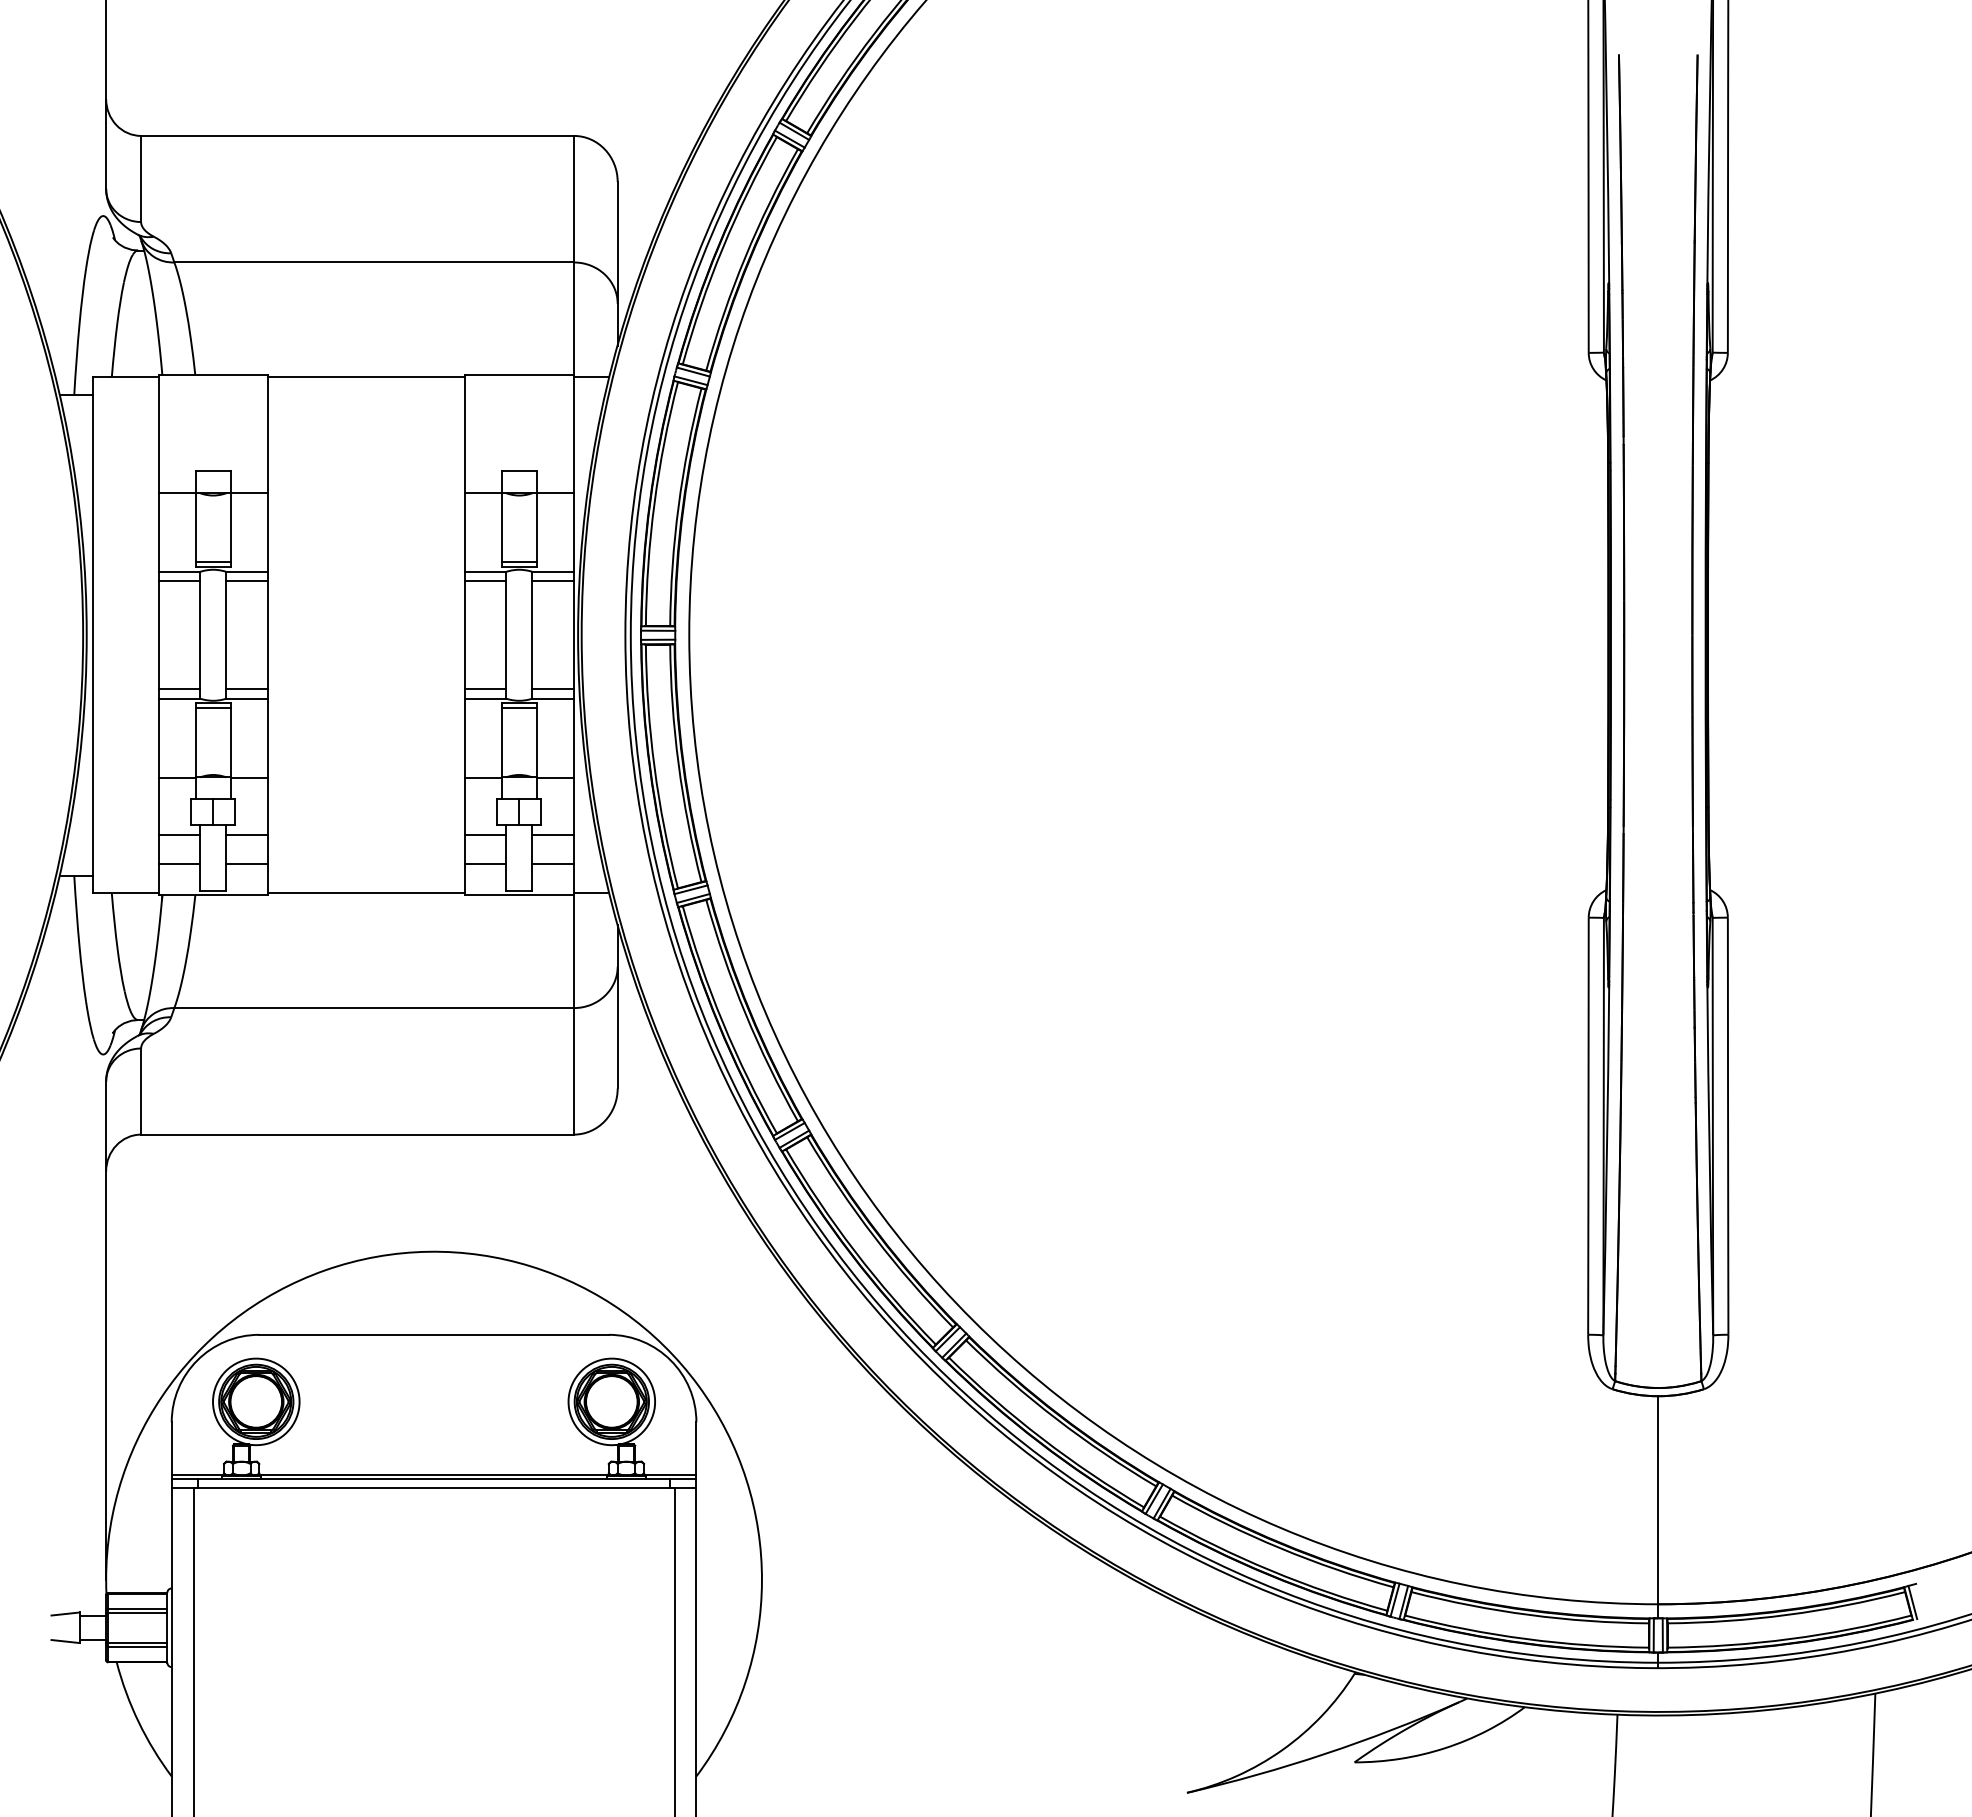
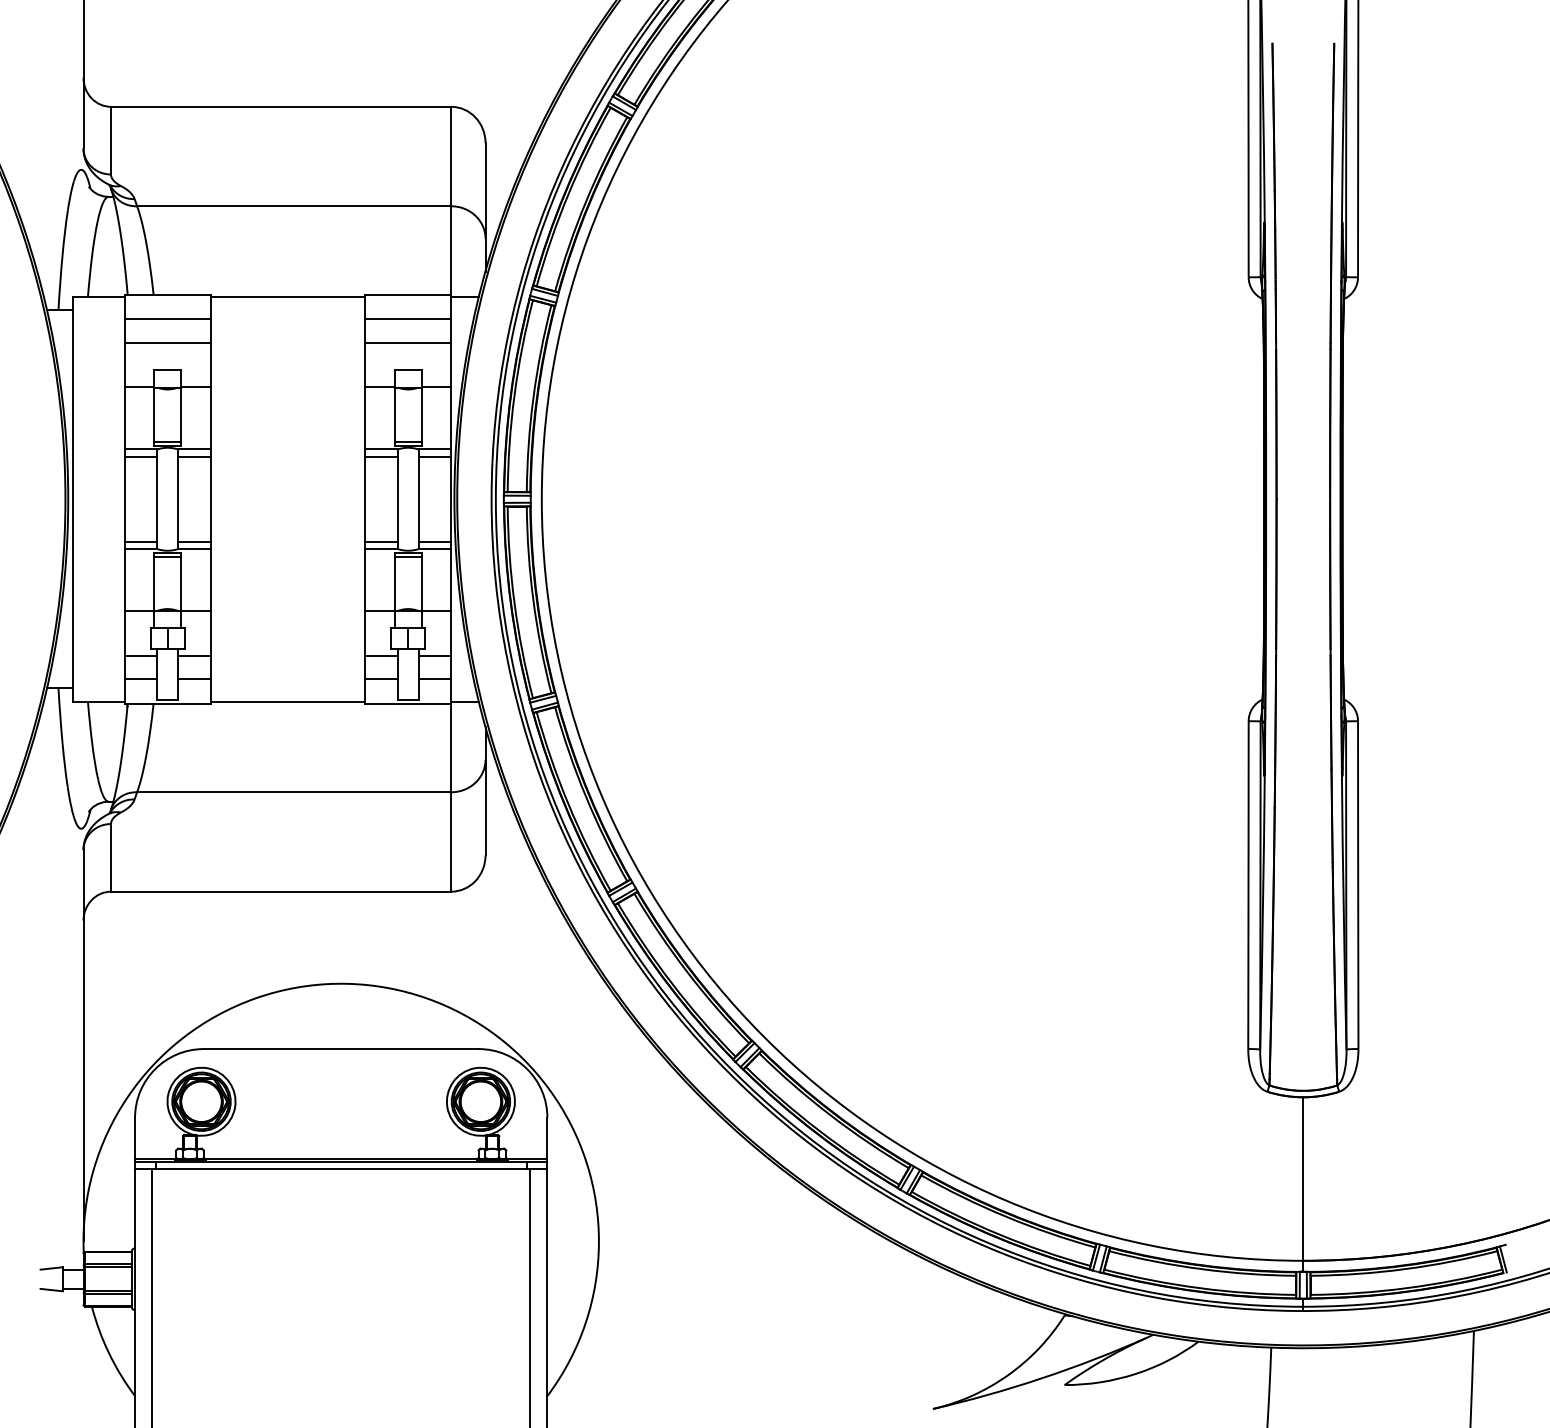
line: (212, 406) -> (167, 319), added
line: (518, 406) -> (407, 319), added
line: (212, 435) -> (167, 342), added
line: (518, 435) -> (407, 342), added

